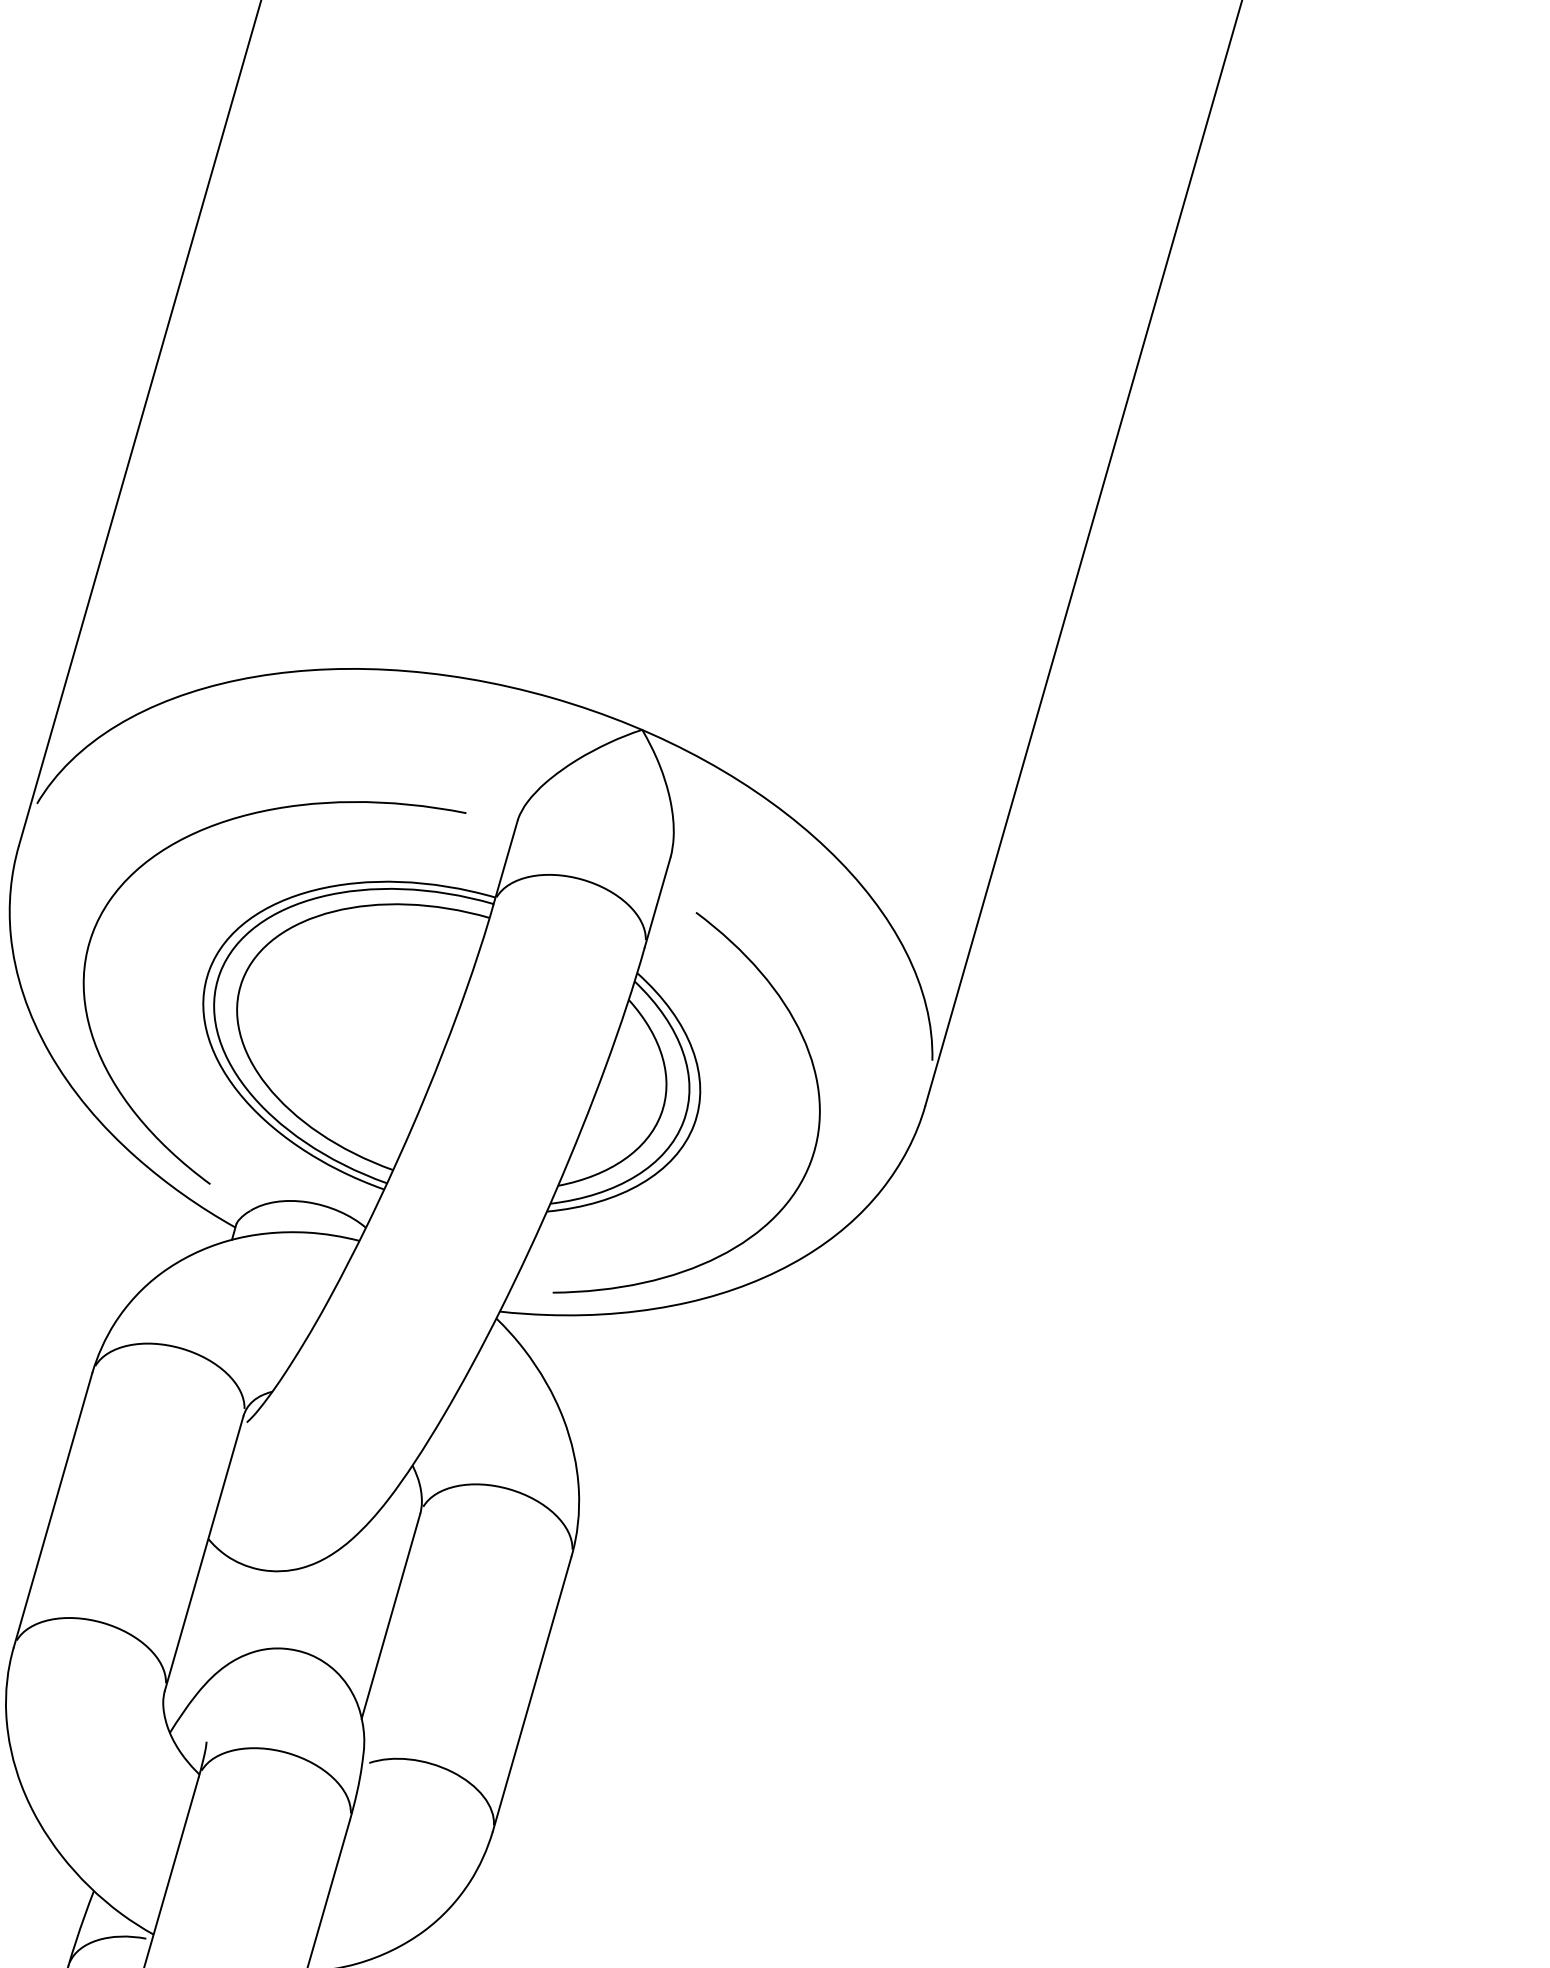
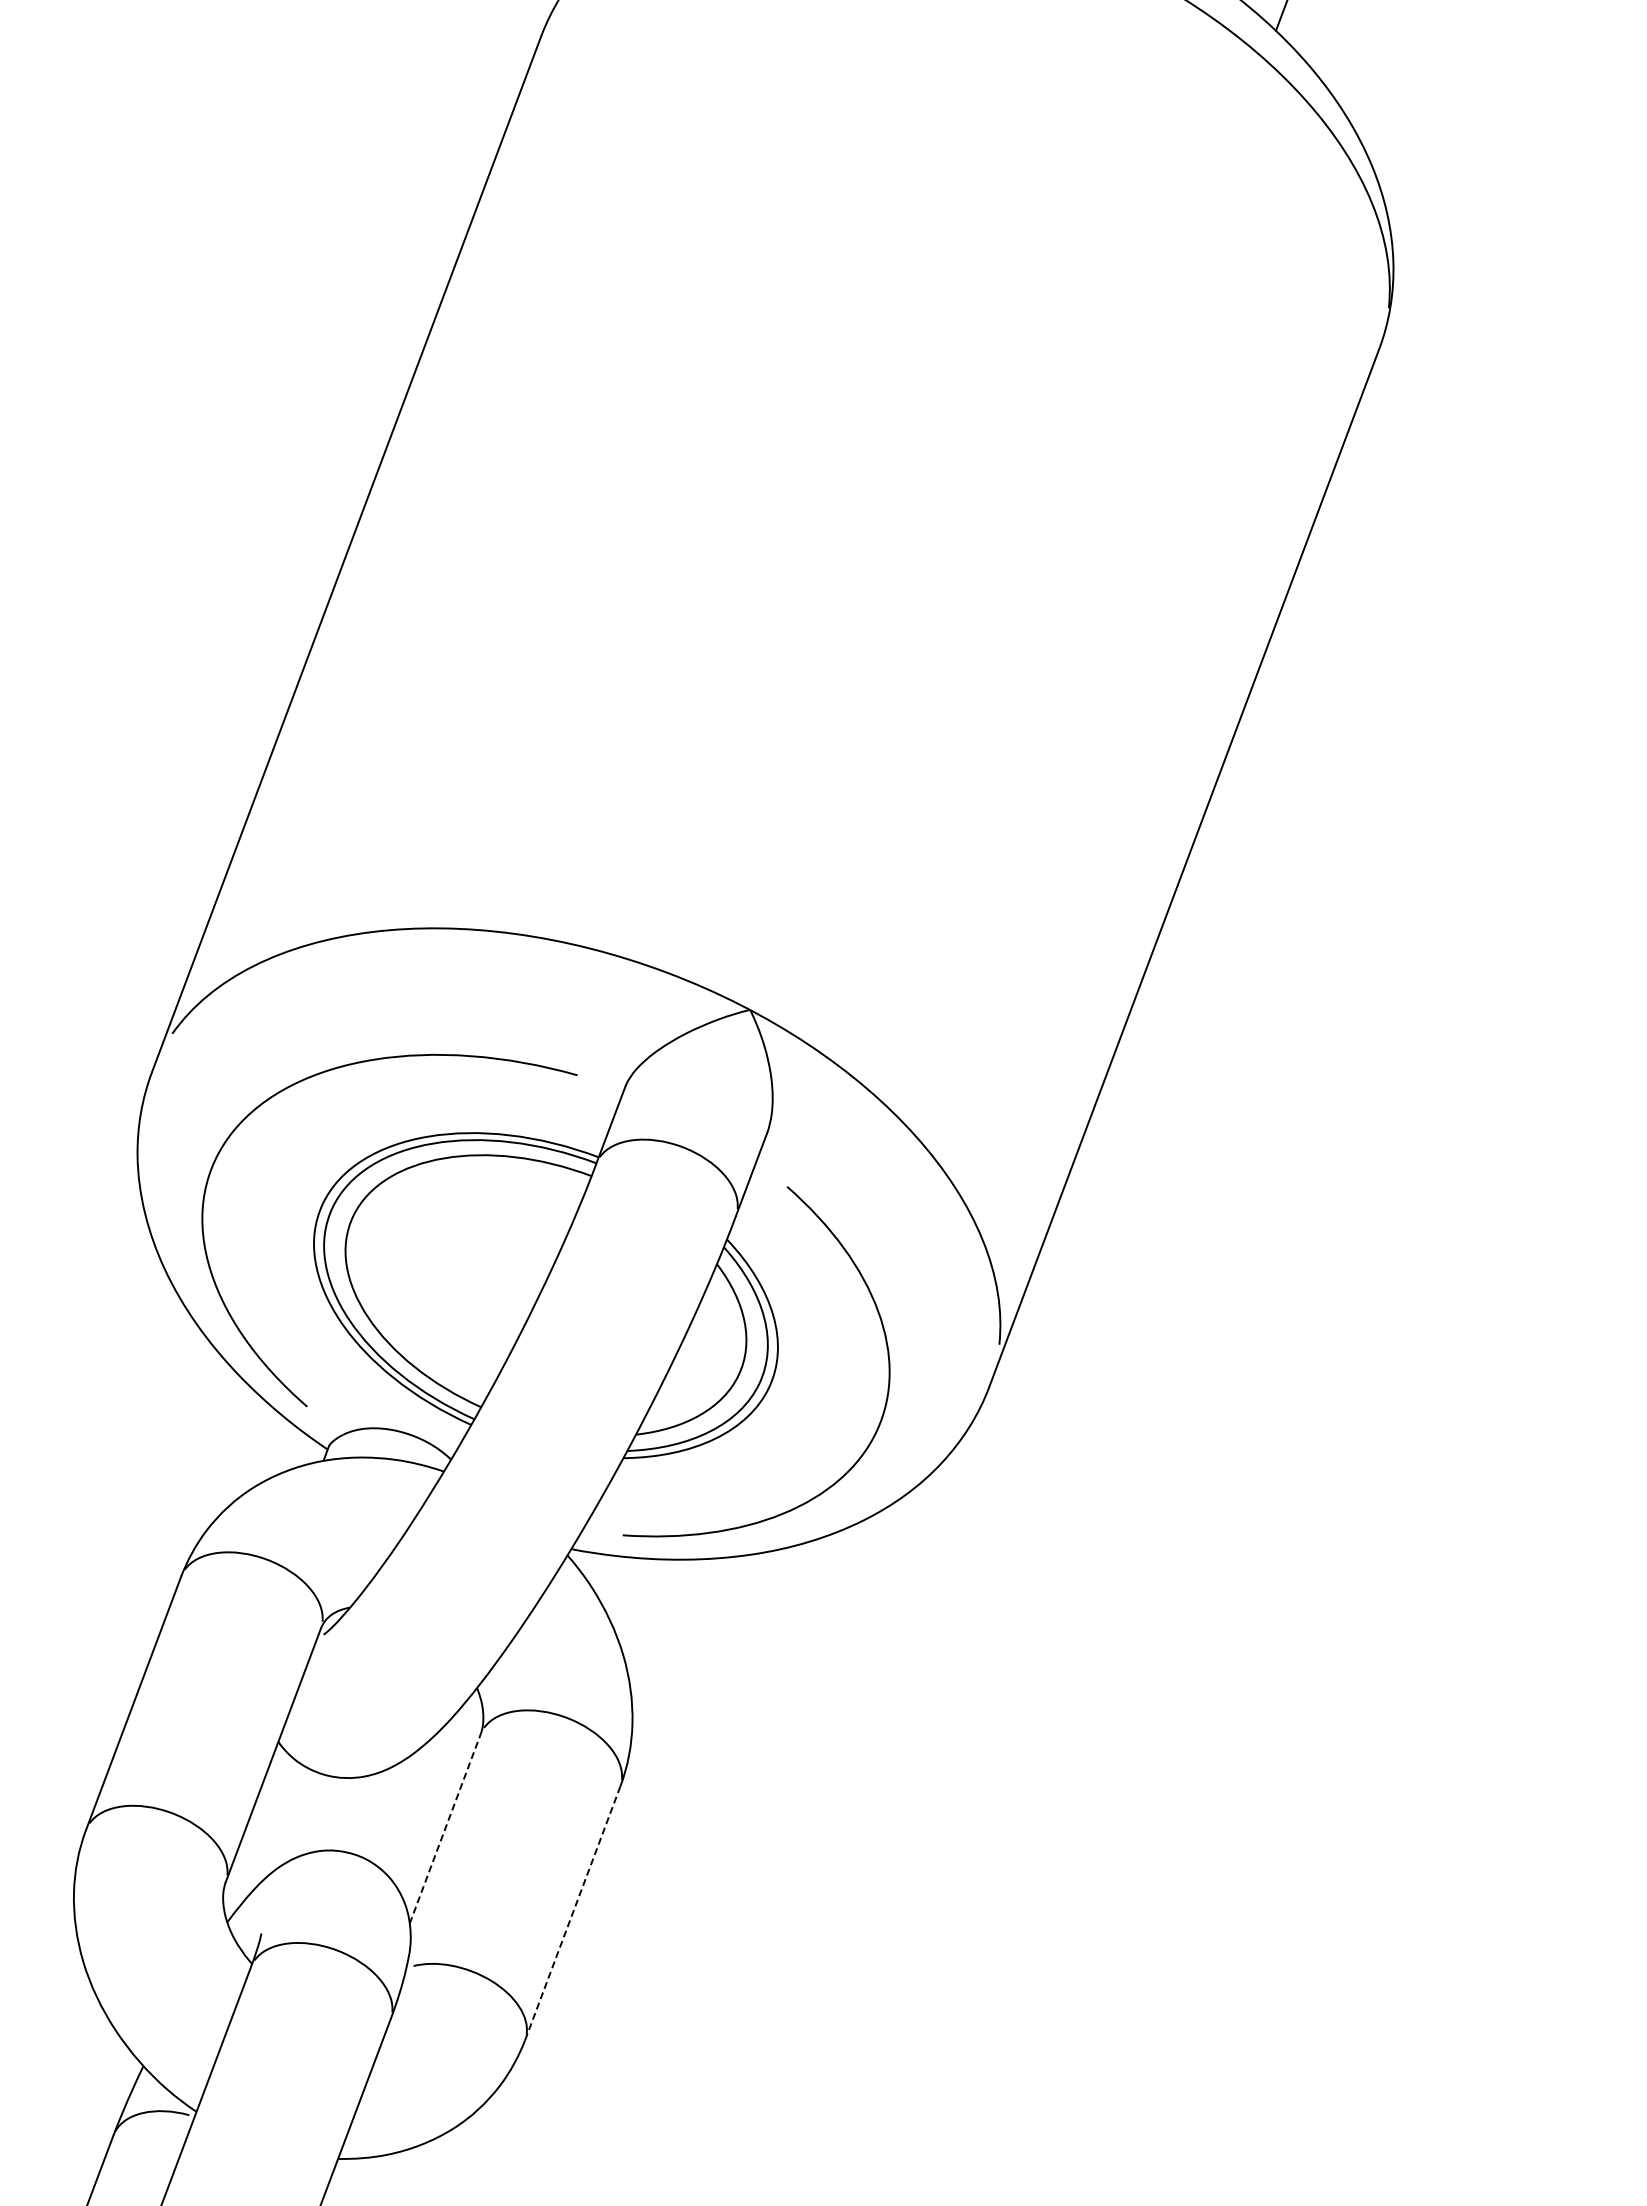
line: (391, 1615) -> (445, 1828), solid -> dashed
line: (531, 1694) -> (572, 1913), solid -> dashed

